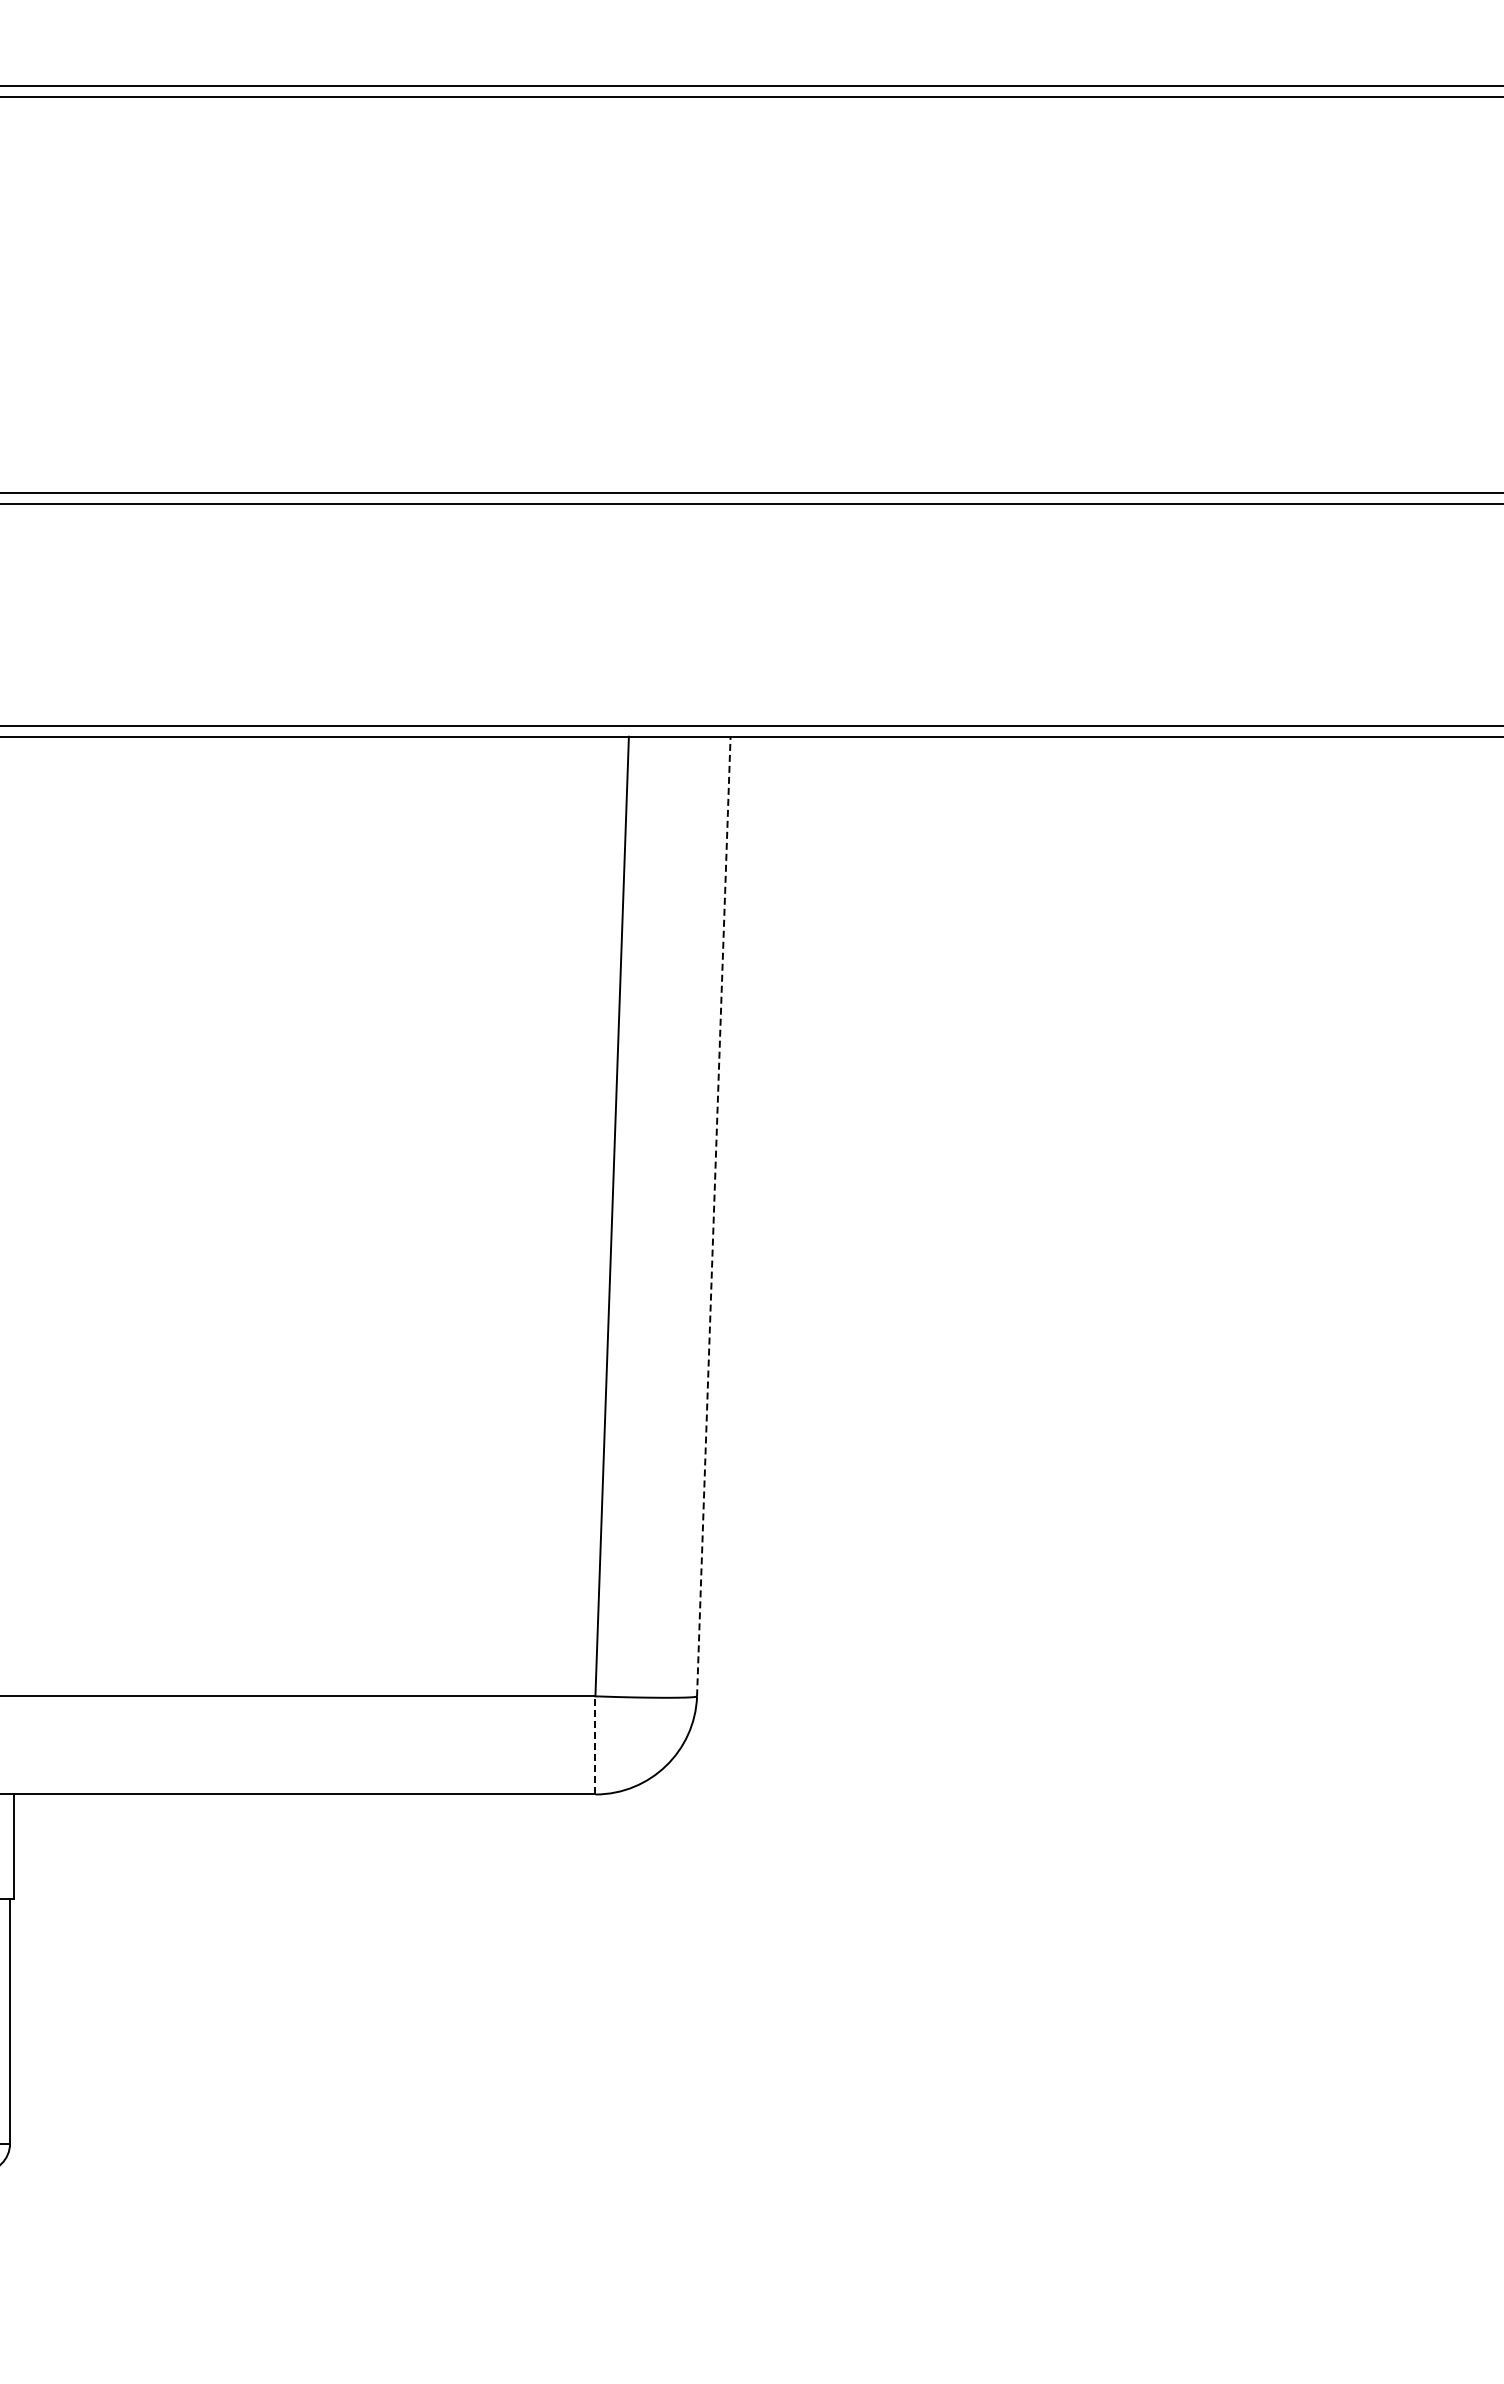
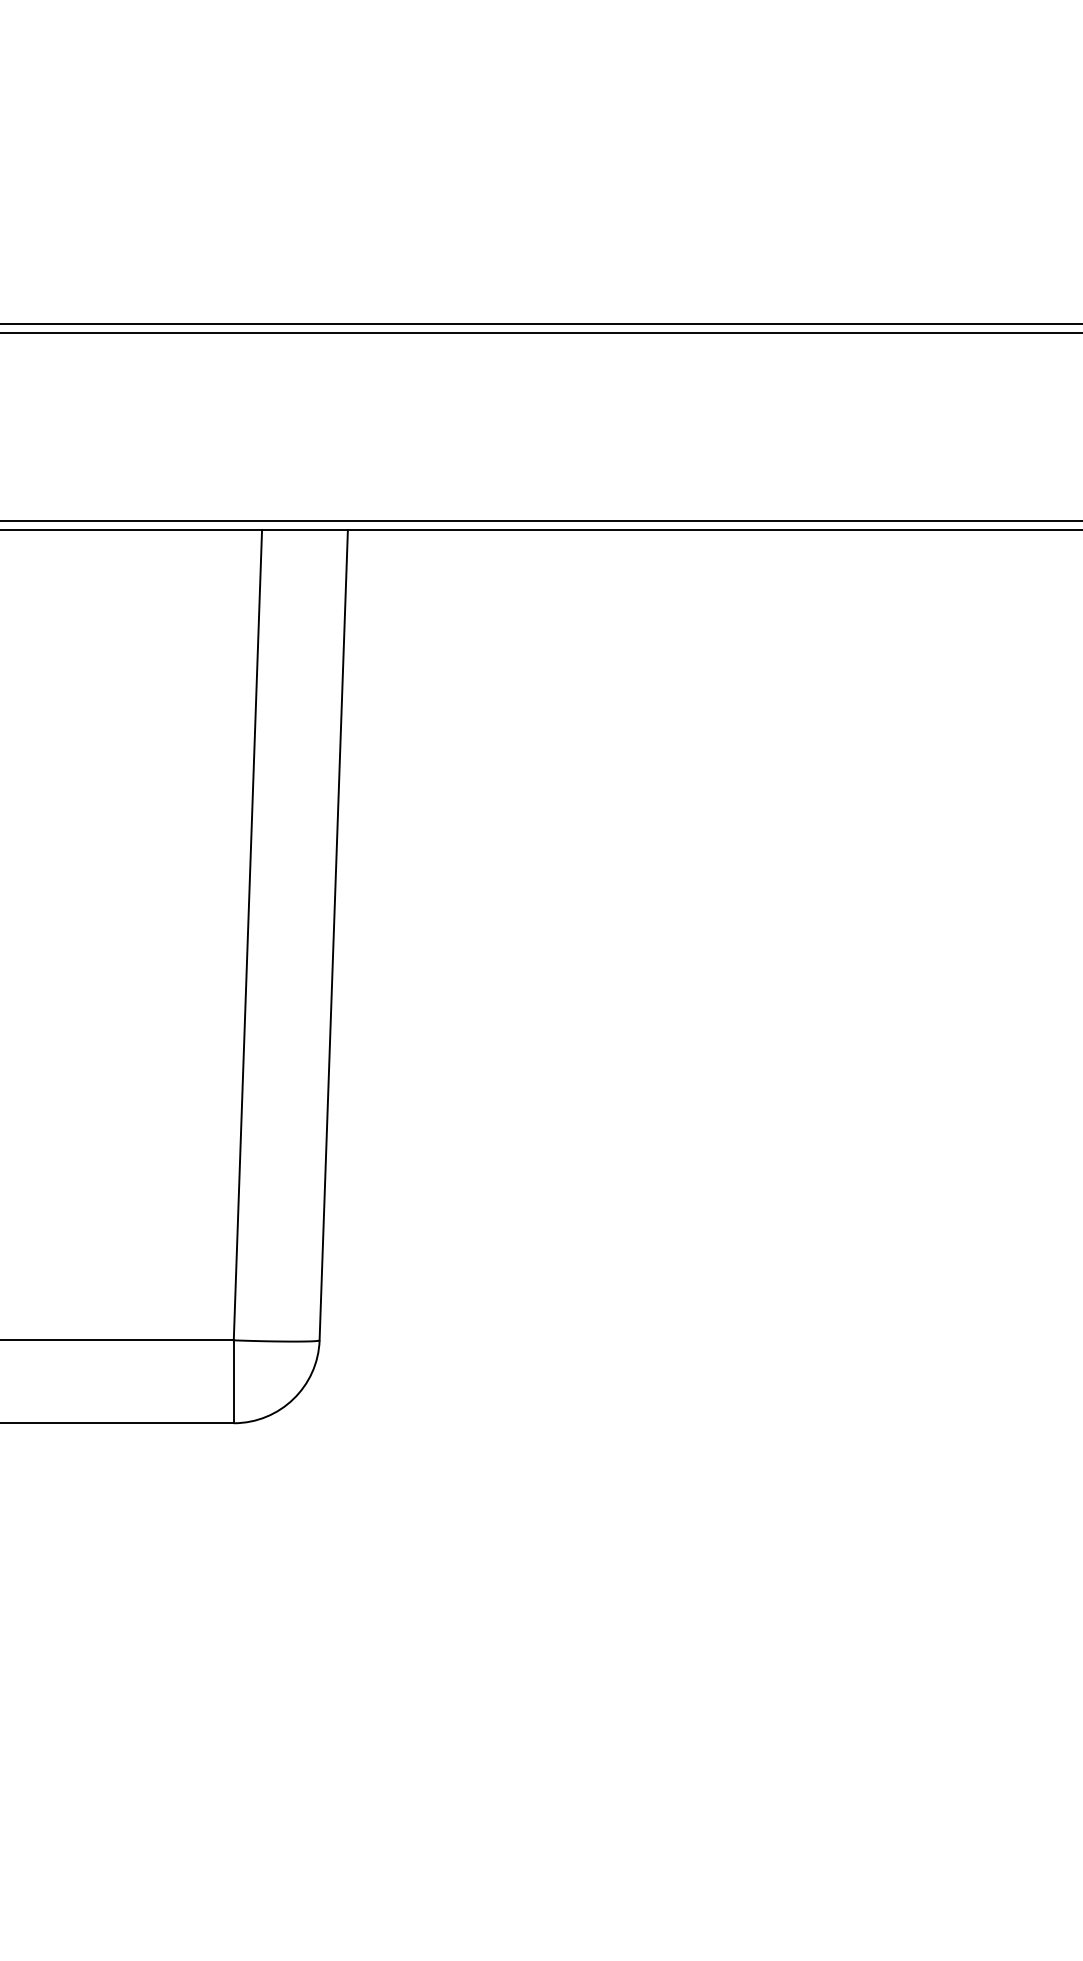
line: (713, 1216) -> (333, 935), dashed -> solid
line: (595, 1744) -> (233, 1381), dashed -> solid

